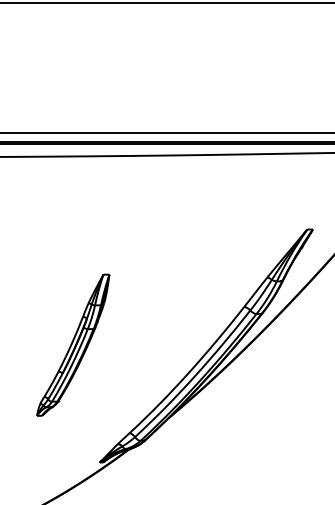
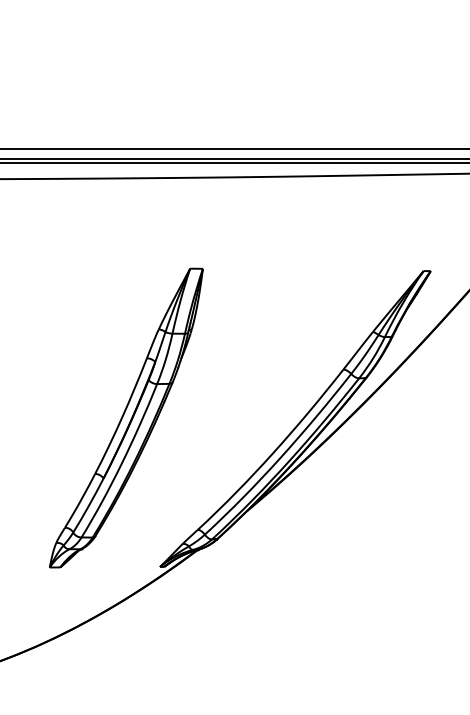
part: (73, 344) -> (126, 417), size x1.67

